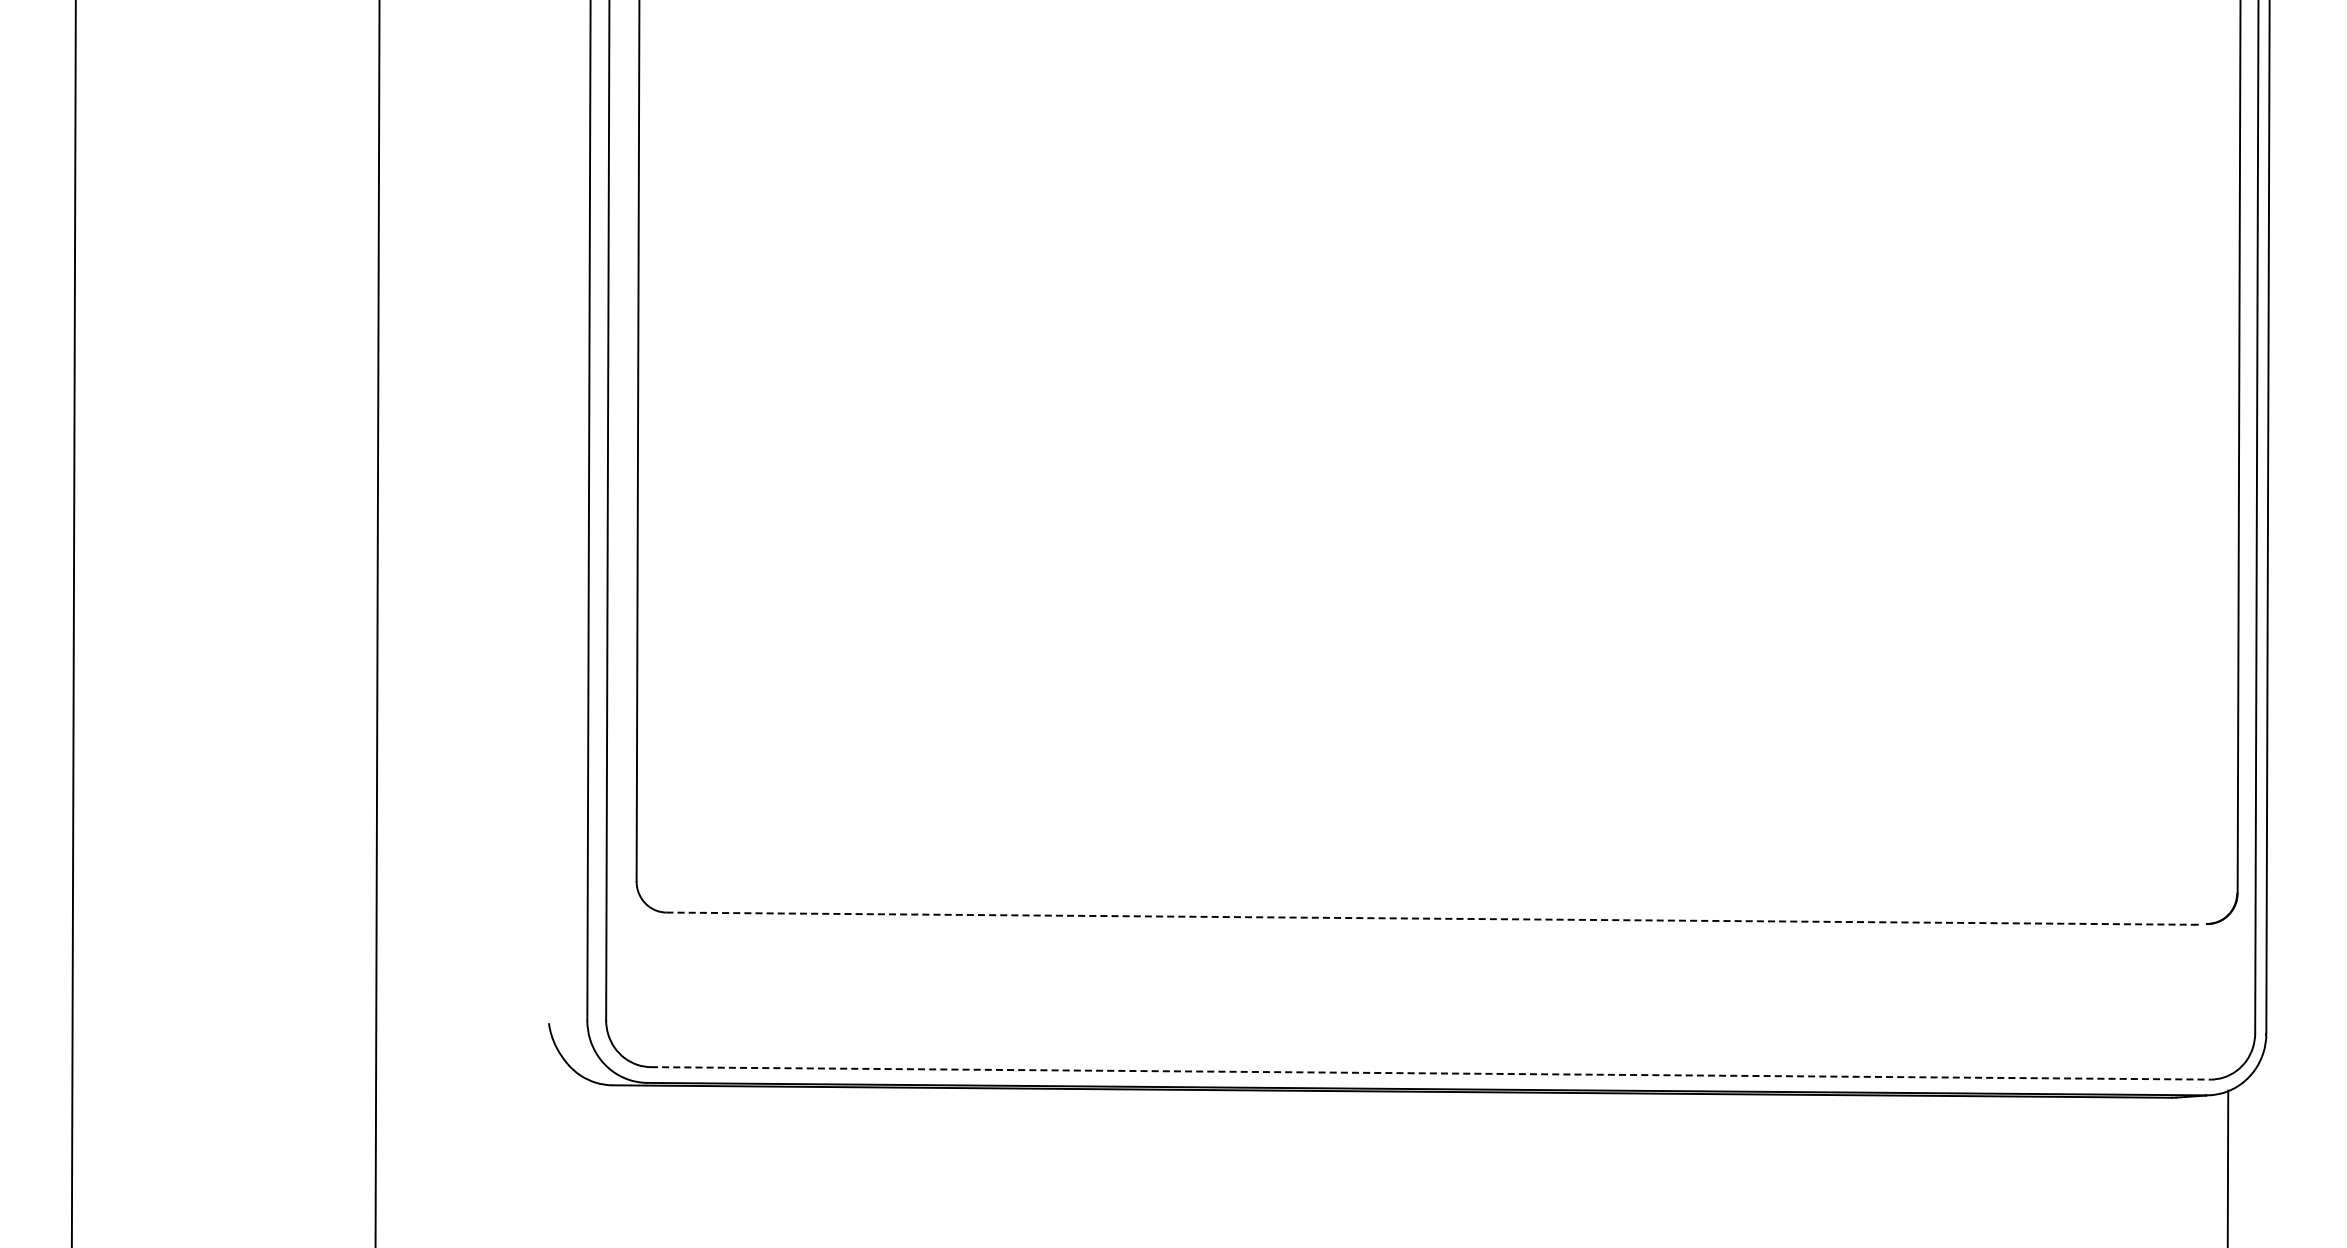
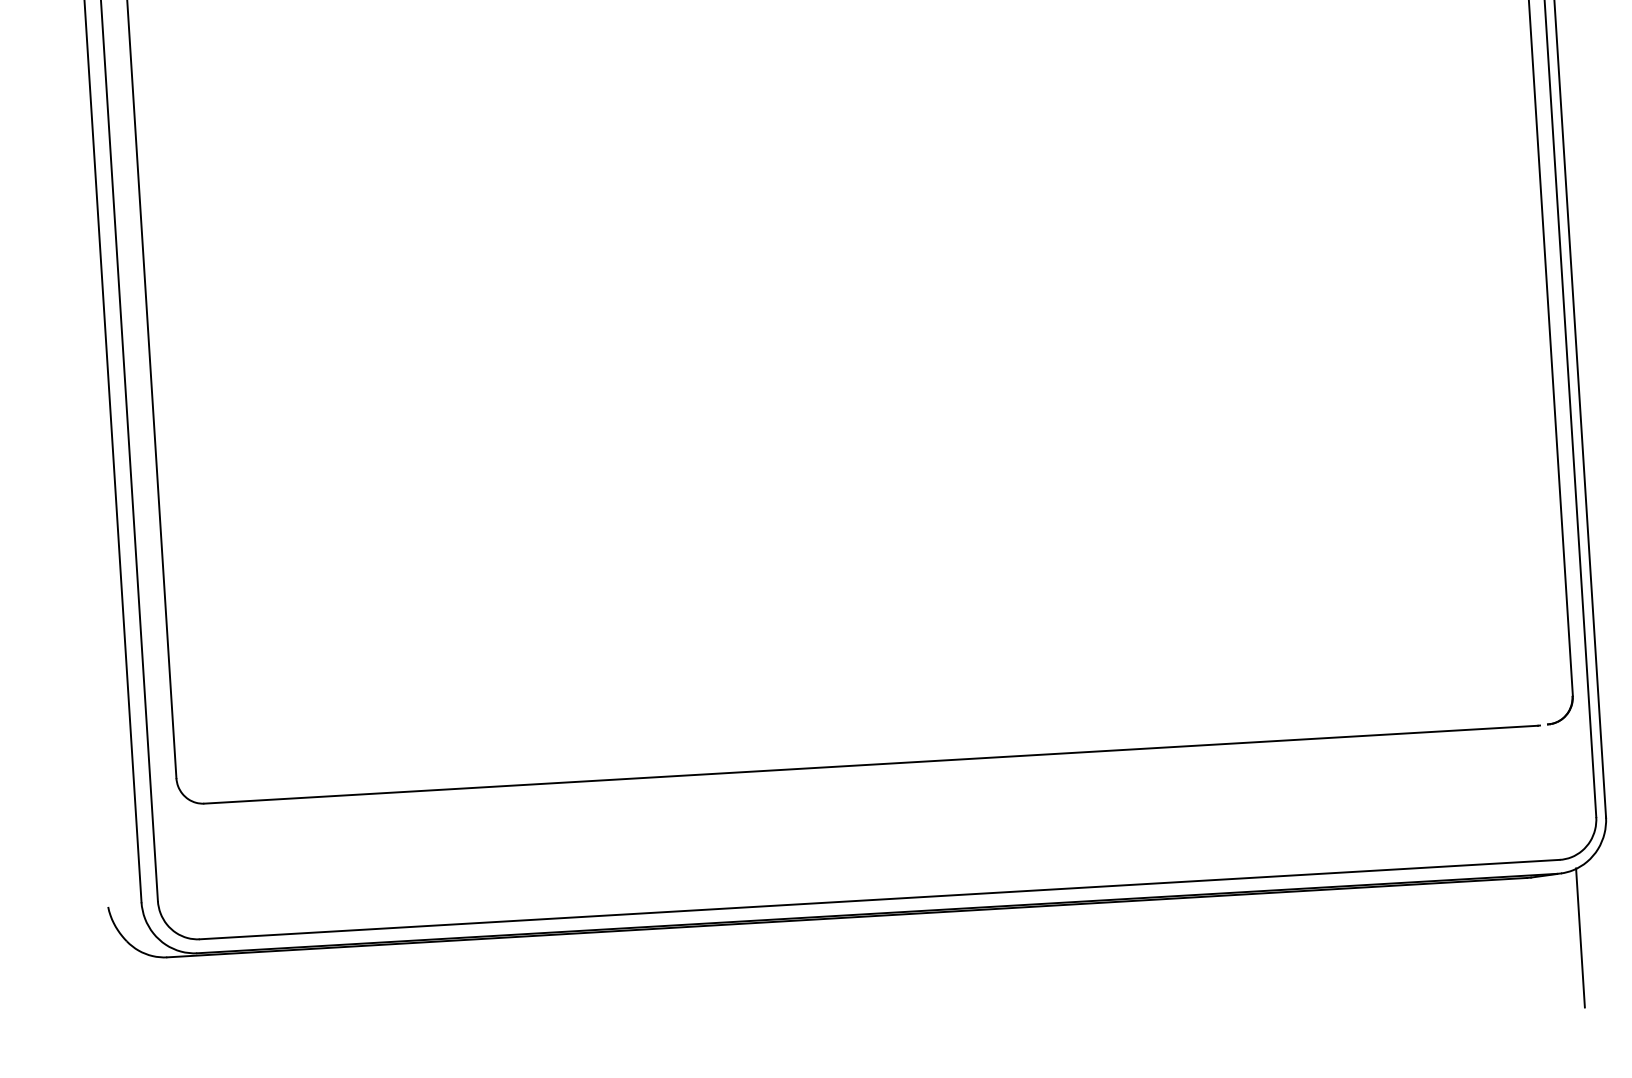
line: (1431, 918) -> (871, 764), dashed -> solid
line: (1430, 1073) -> (879, 899), dashed -> solid

